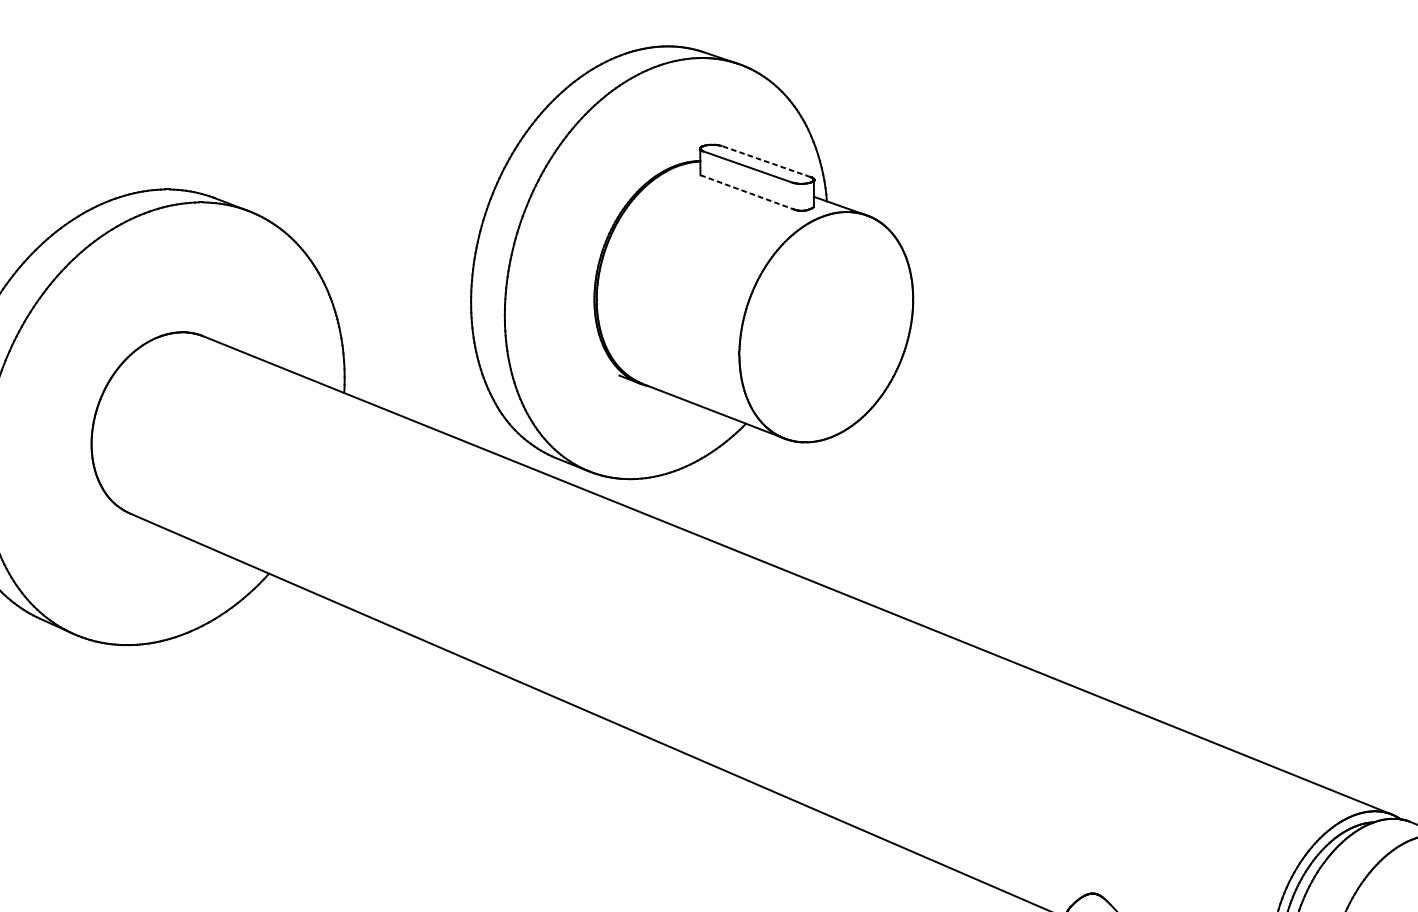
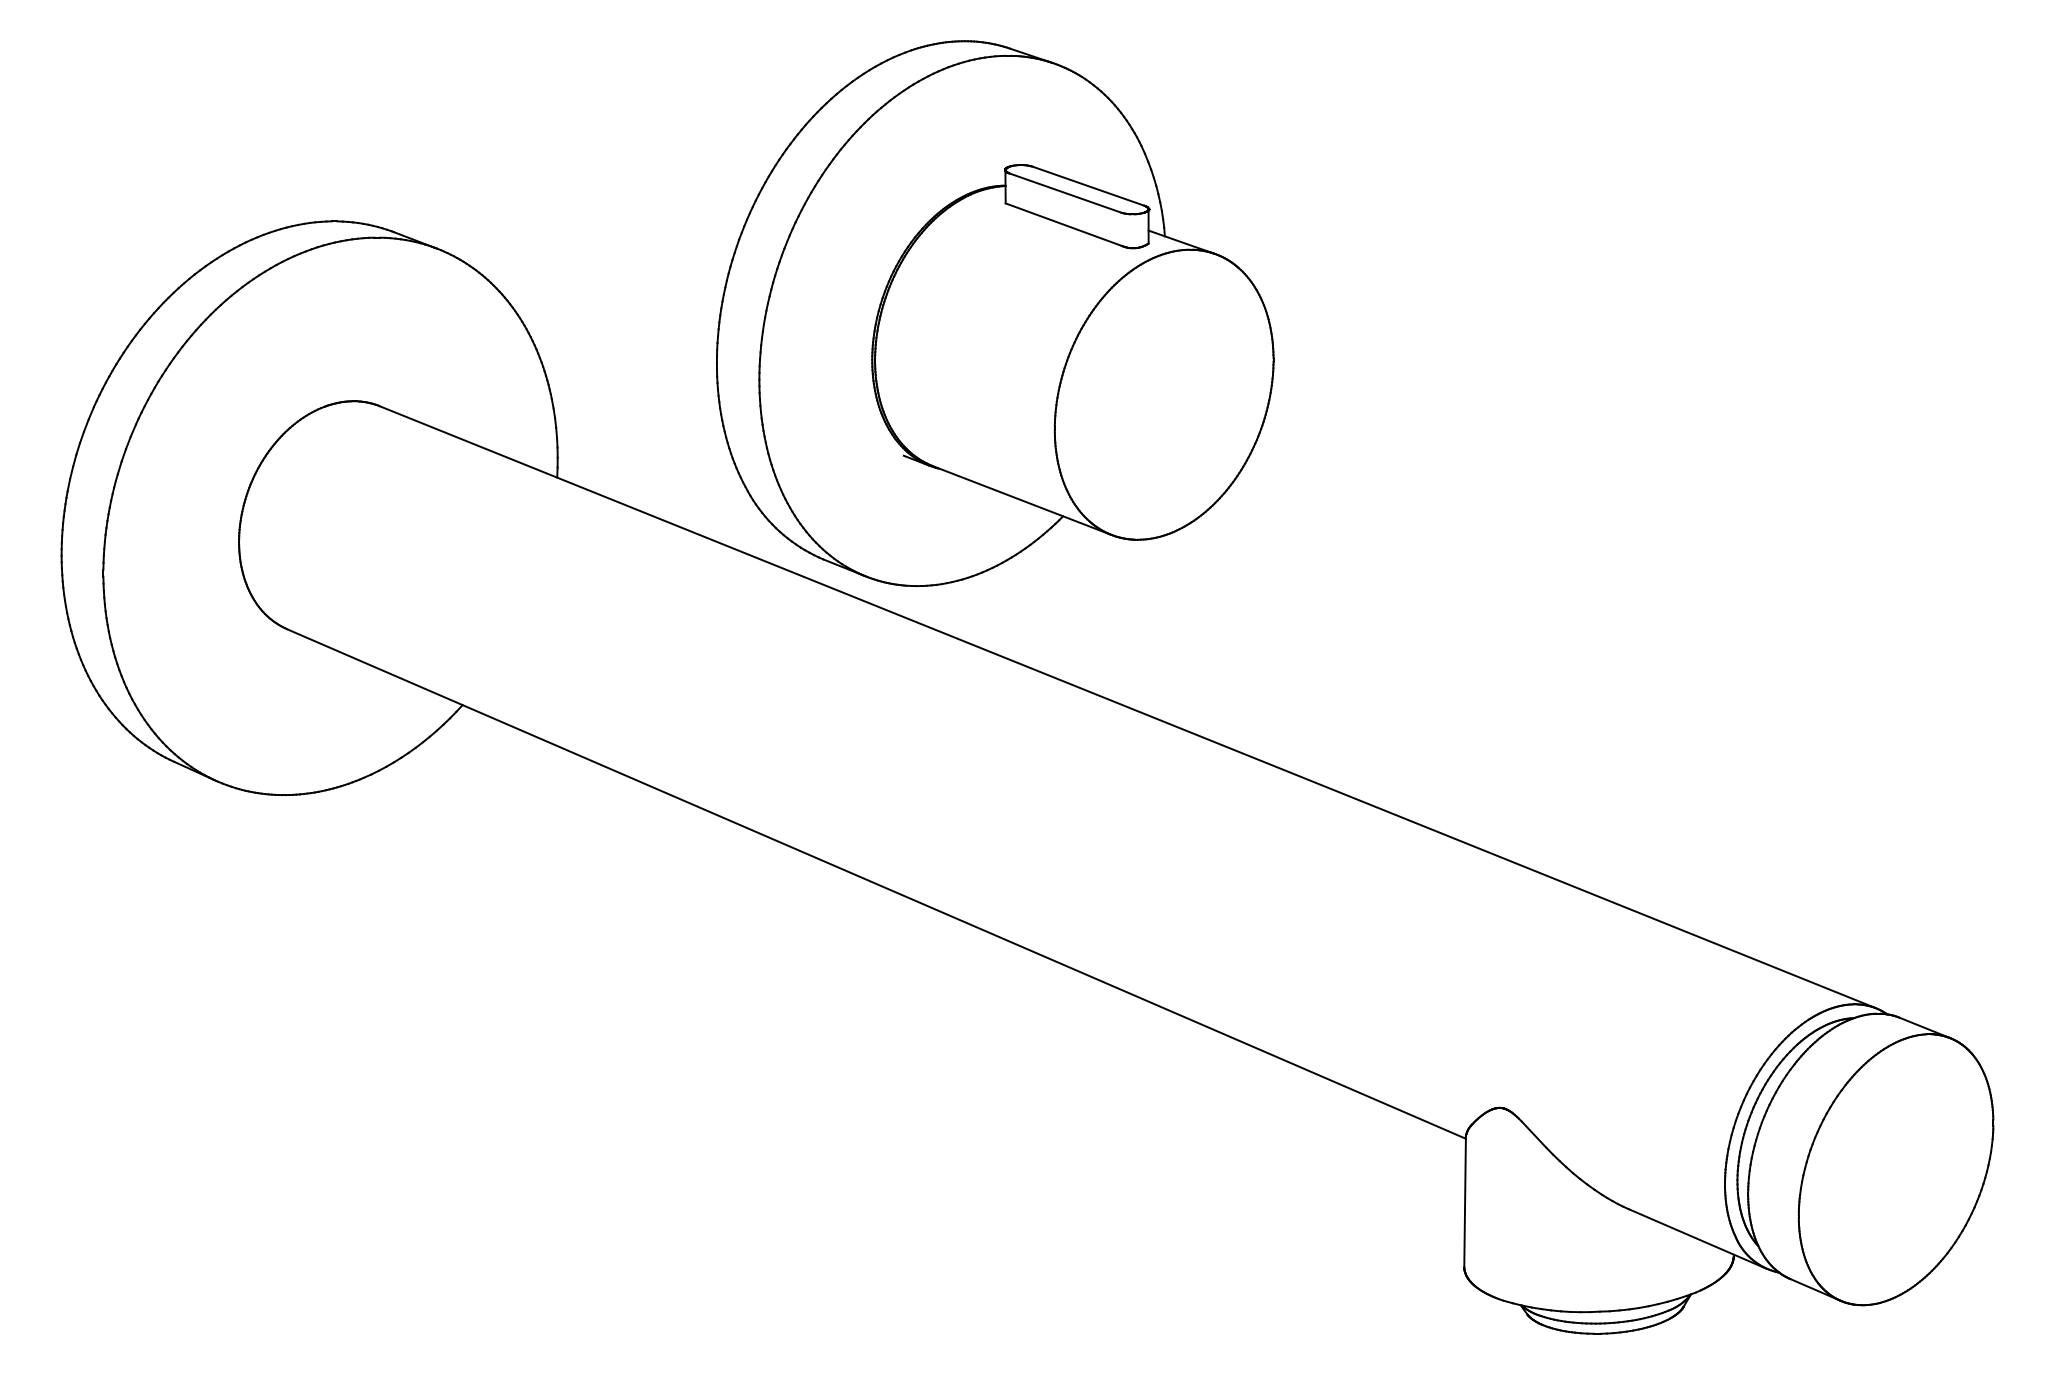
line: (765, 161) -> (1087, 185), dashed -> solid
line: (746, 191) -> (1063, 224), dashed -> solid

